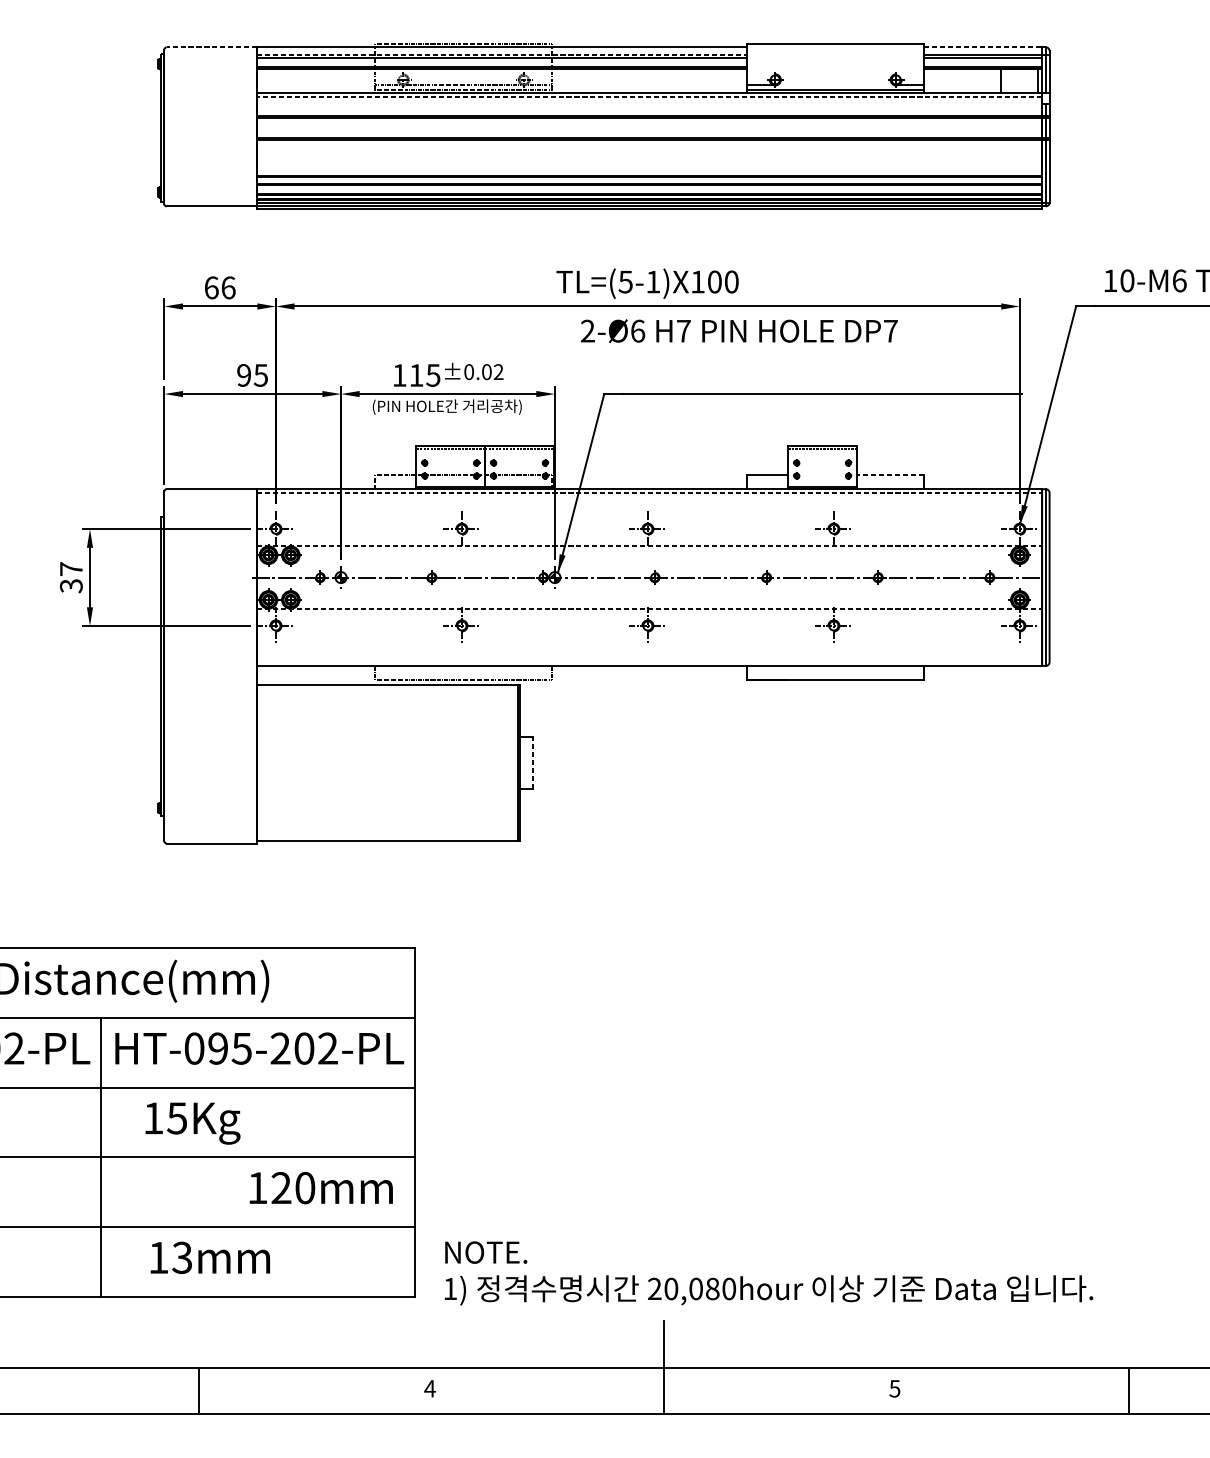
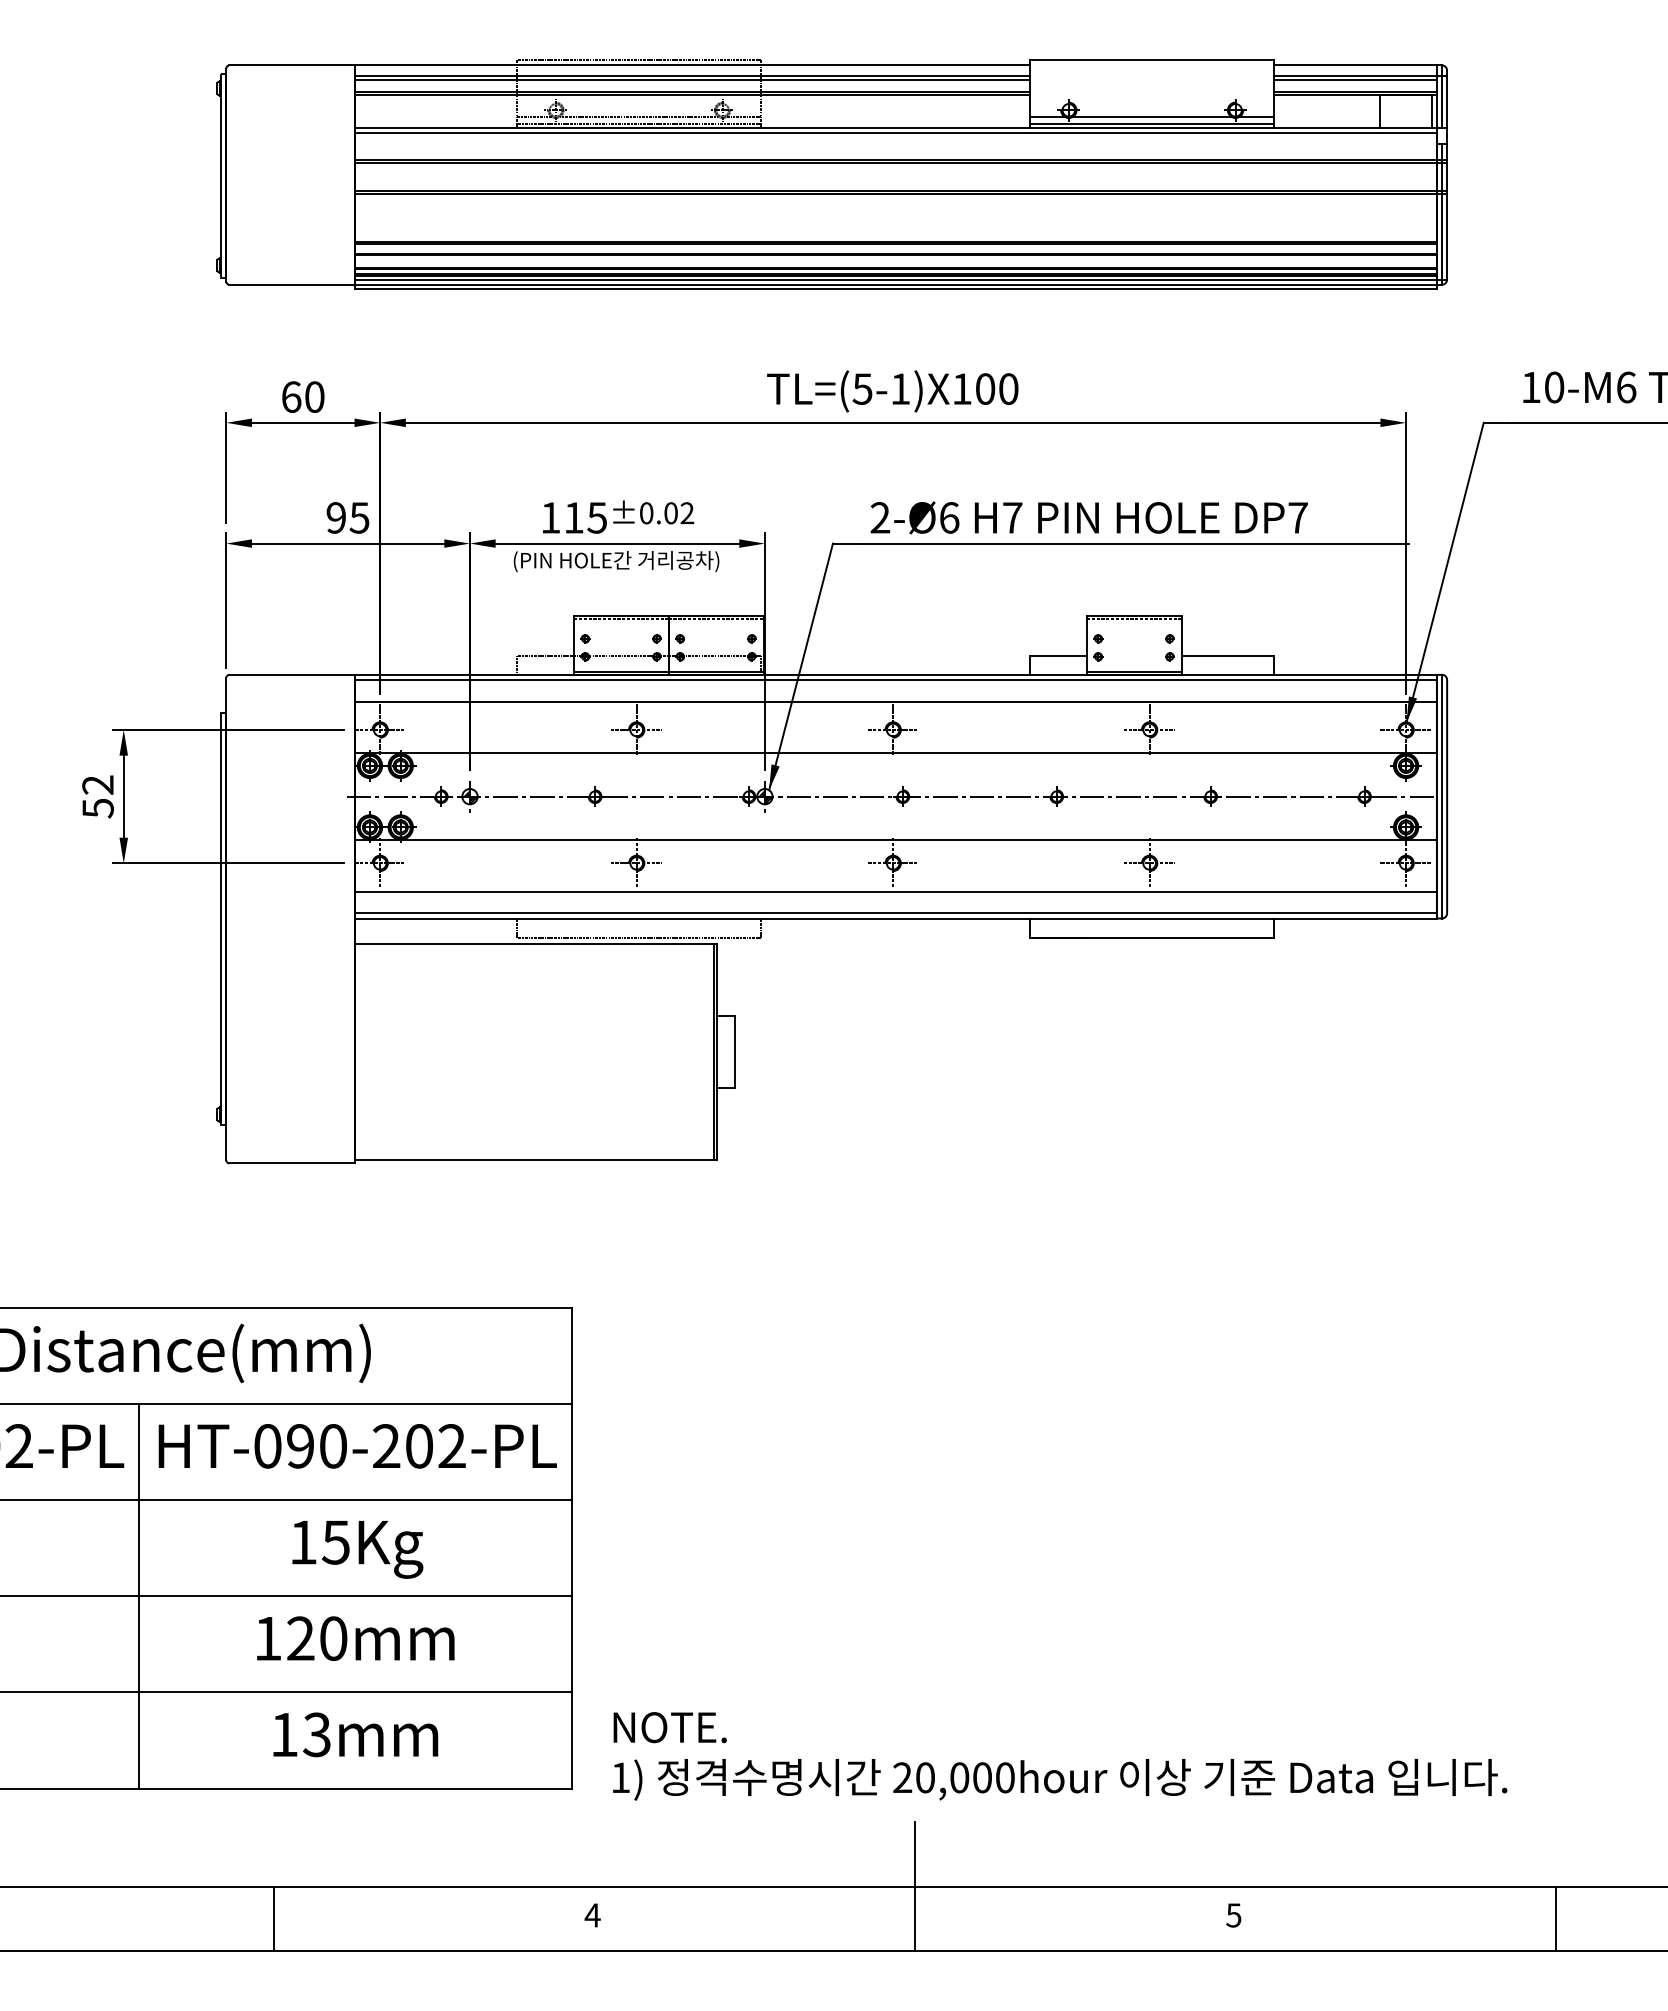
line: (212, 47) -> (292, 65), dashed -> solid
line: (983, 47) -> (1355, 65), dashed -> solid
line: (502, 54) -> (692, 75), dashed -> solid
line: (835, 84) -> (1152, 116), added
line: (649, 96) -> (895, 133), dashed -> solid
text: (228, 287) -> (314, 396), 66 -> 60
text: (738, 330) -> (1088, 517), moved
line: (890, 475) -> (1227, 655), dashed -> solid
line: (650, 492) -> (896, 679), dashed -> solid
line: (649, 508) -> (895, 701), added
line: (650, 546) -> (896, 753), dashed -> solid
text: (70, 577) -> (97, 796), 37 -> 52
line: (650, 609) -> (896, 840), dashed -> solid
line: (649, 646) -> (895, 891), added
line: (649, 662) -> (895, 913), added
line: (532, 762) -> (734, 1051), dashed -> solid
text: (241, 1048) -> (332, 1446), HT-095-202-PL -> HT-090-202-PL
text: (192, 1123) -> (357, 1549), moved
text: (321, 1187) -> (355, 1638), moved
text: (210, 1257) -> (355, 1734), moved
text: (712, 1288) -> (982, 1777), 20,080hour -> 20,000hour

